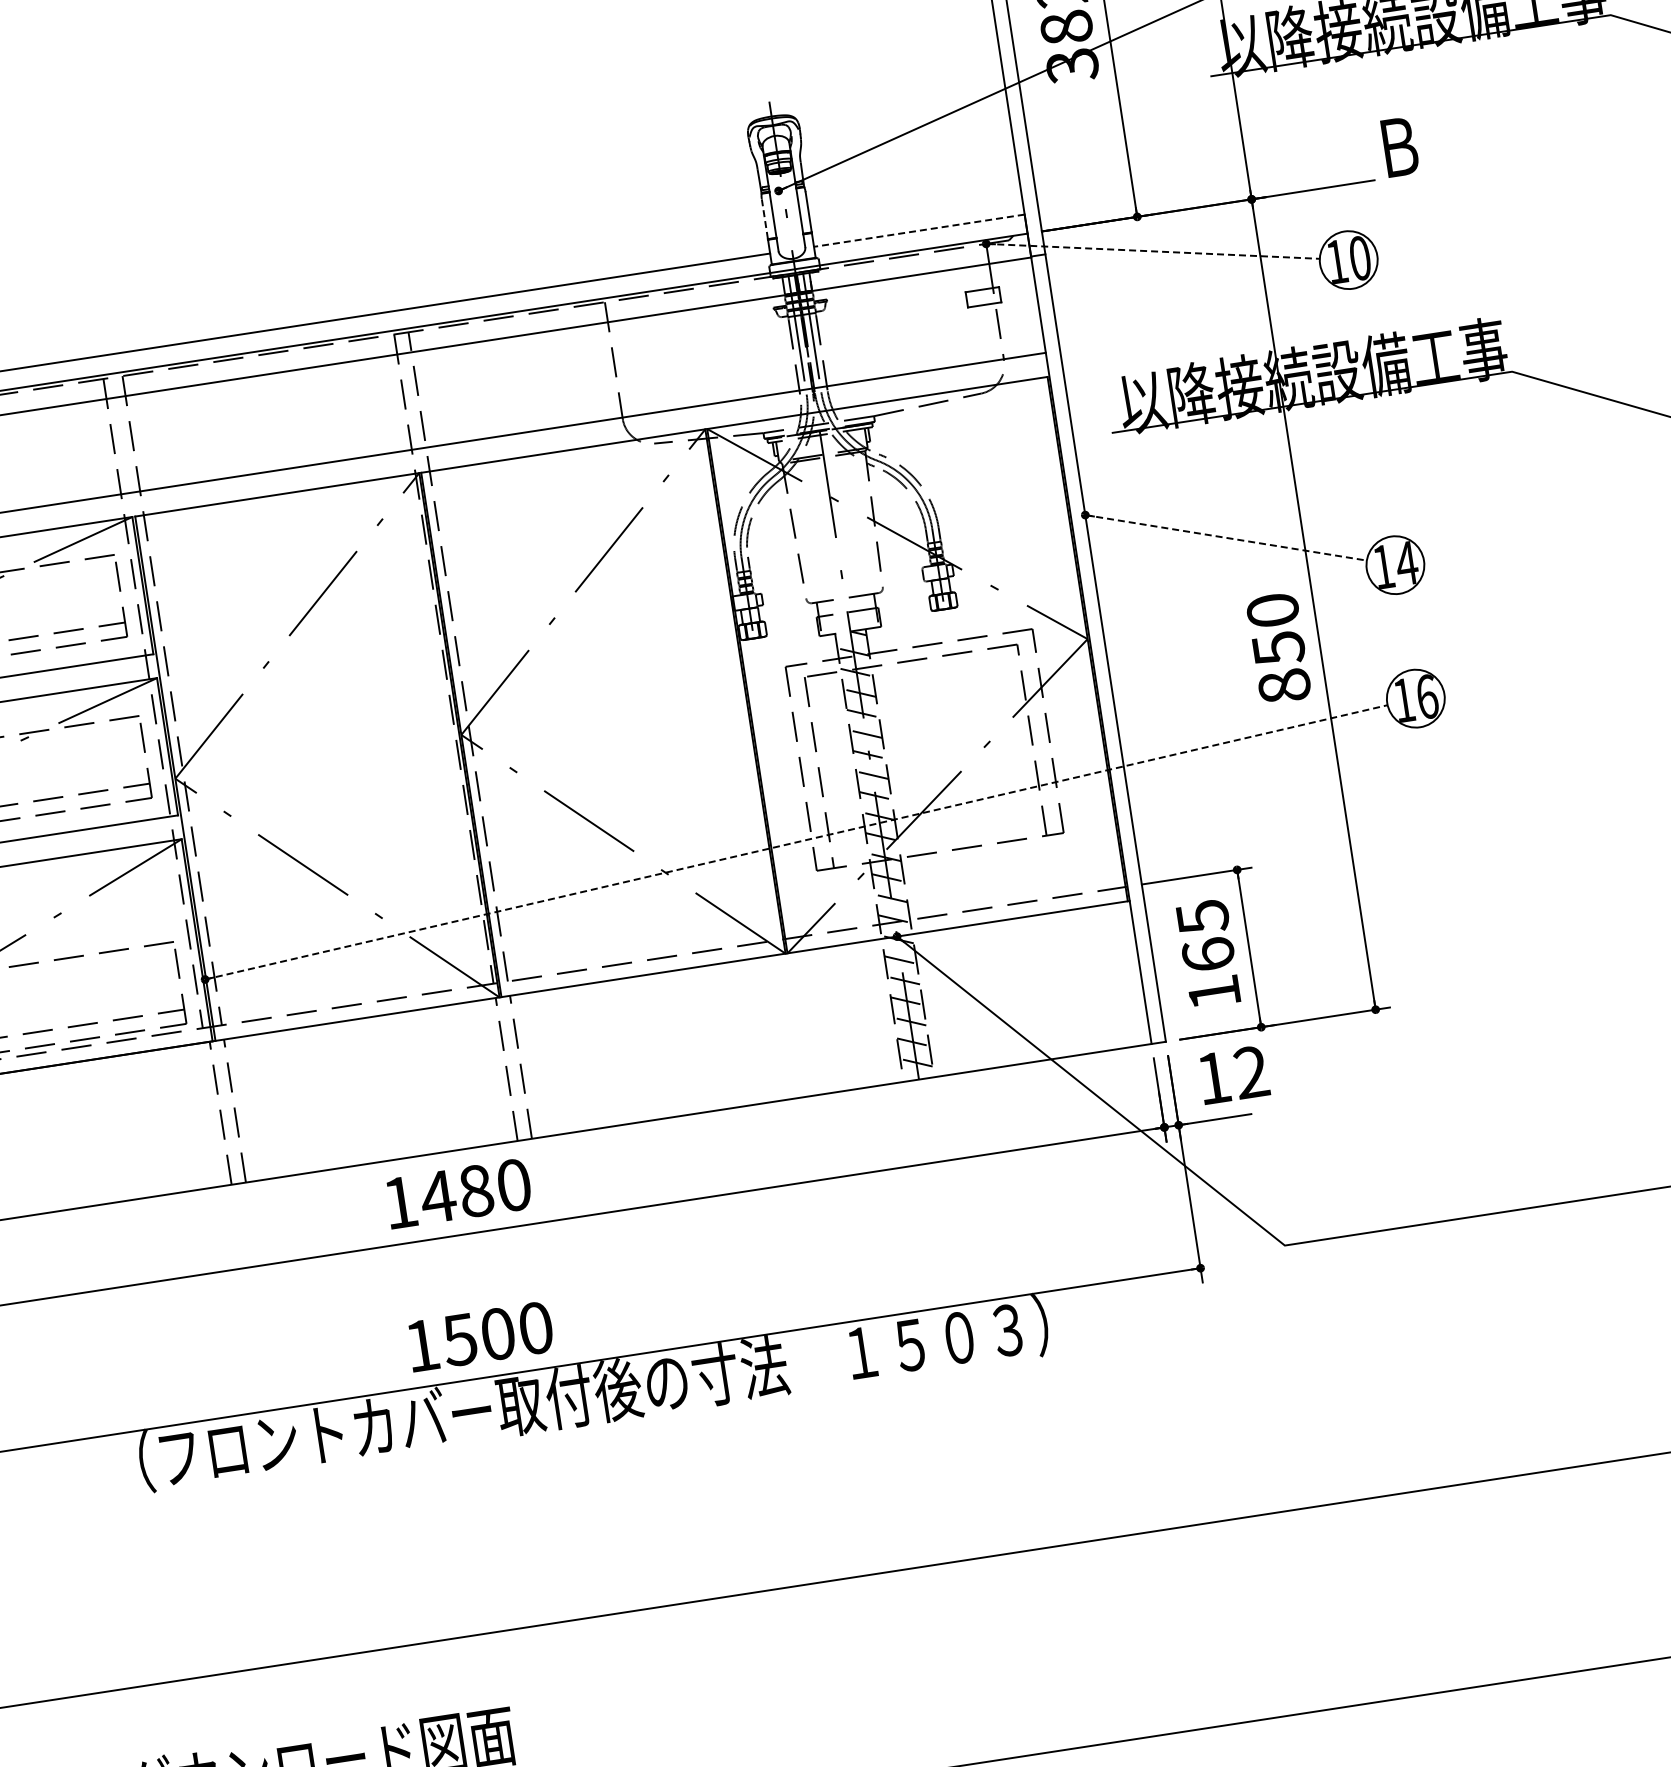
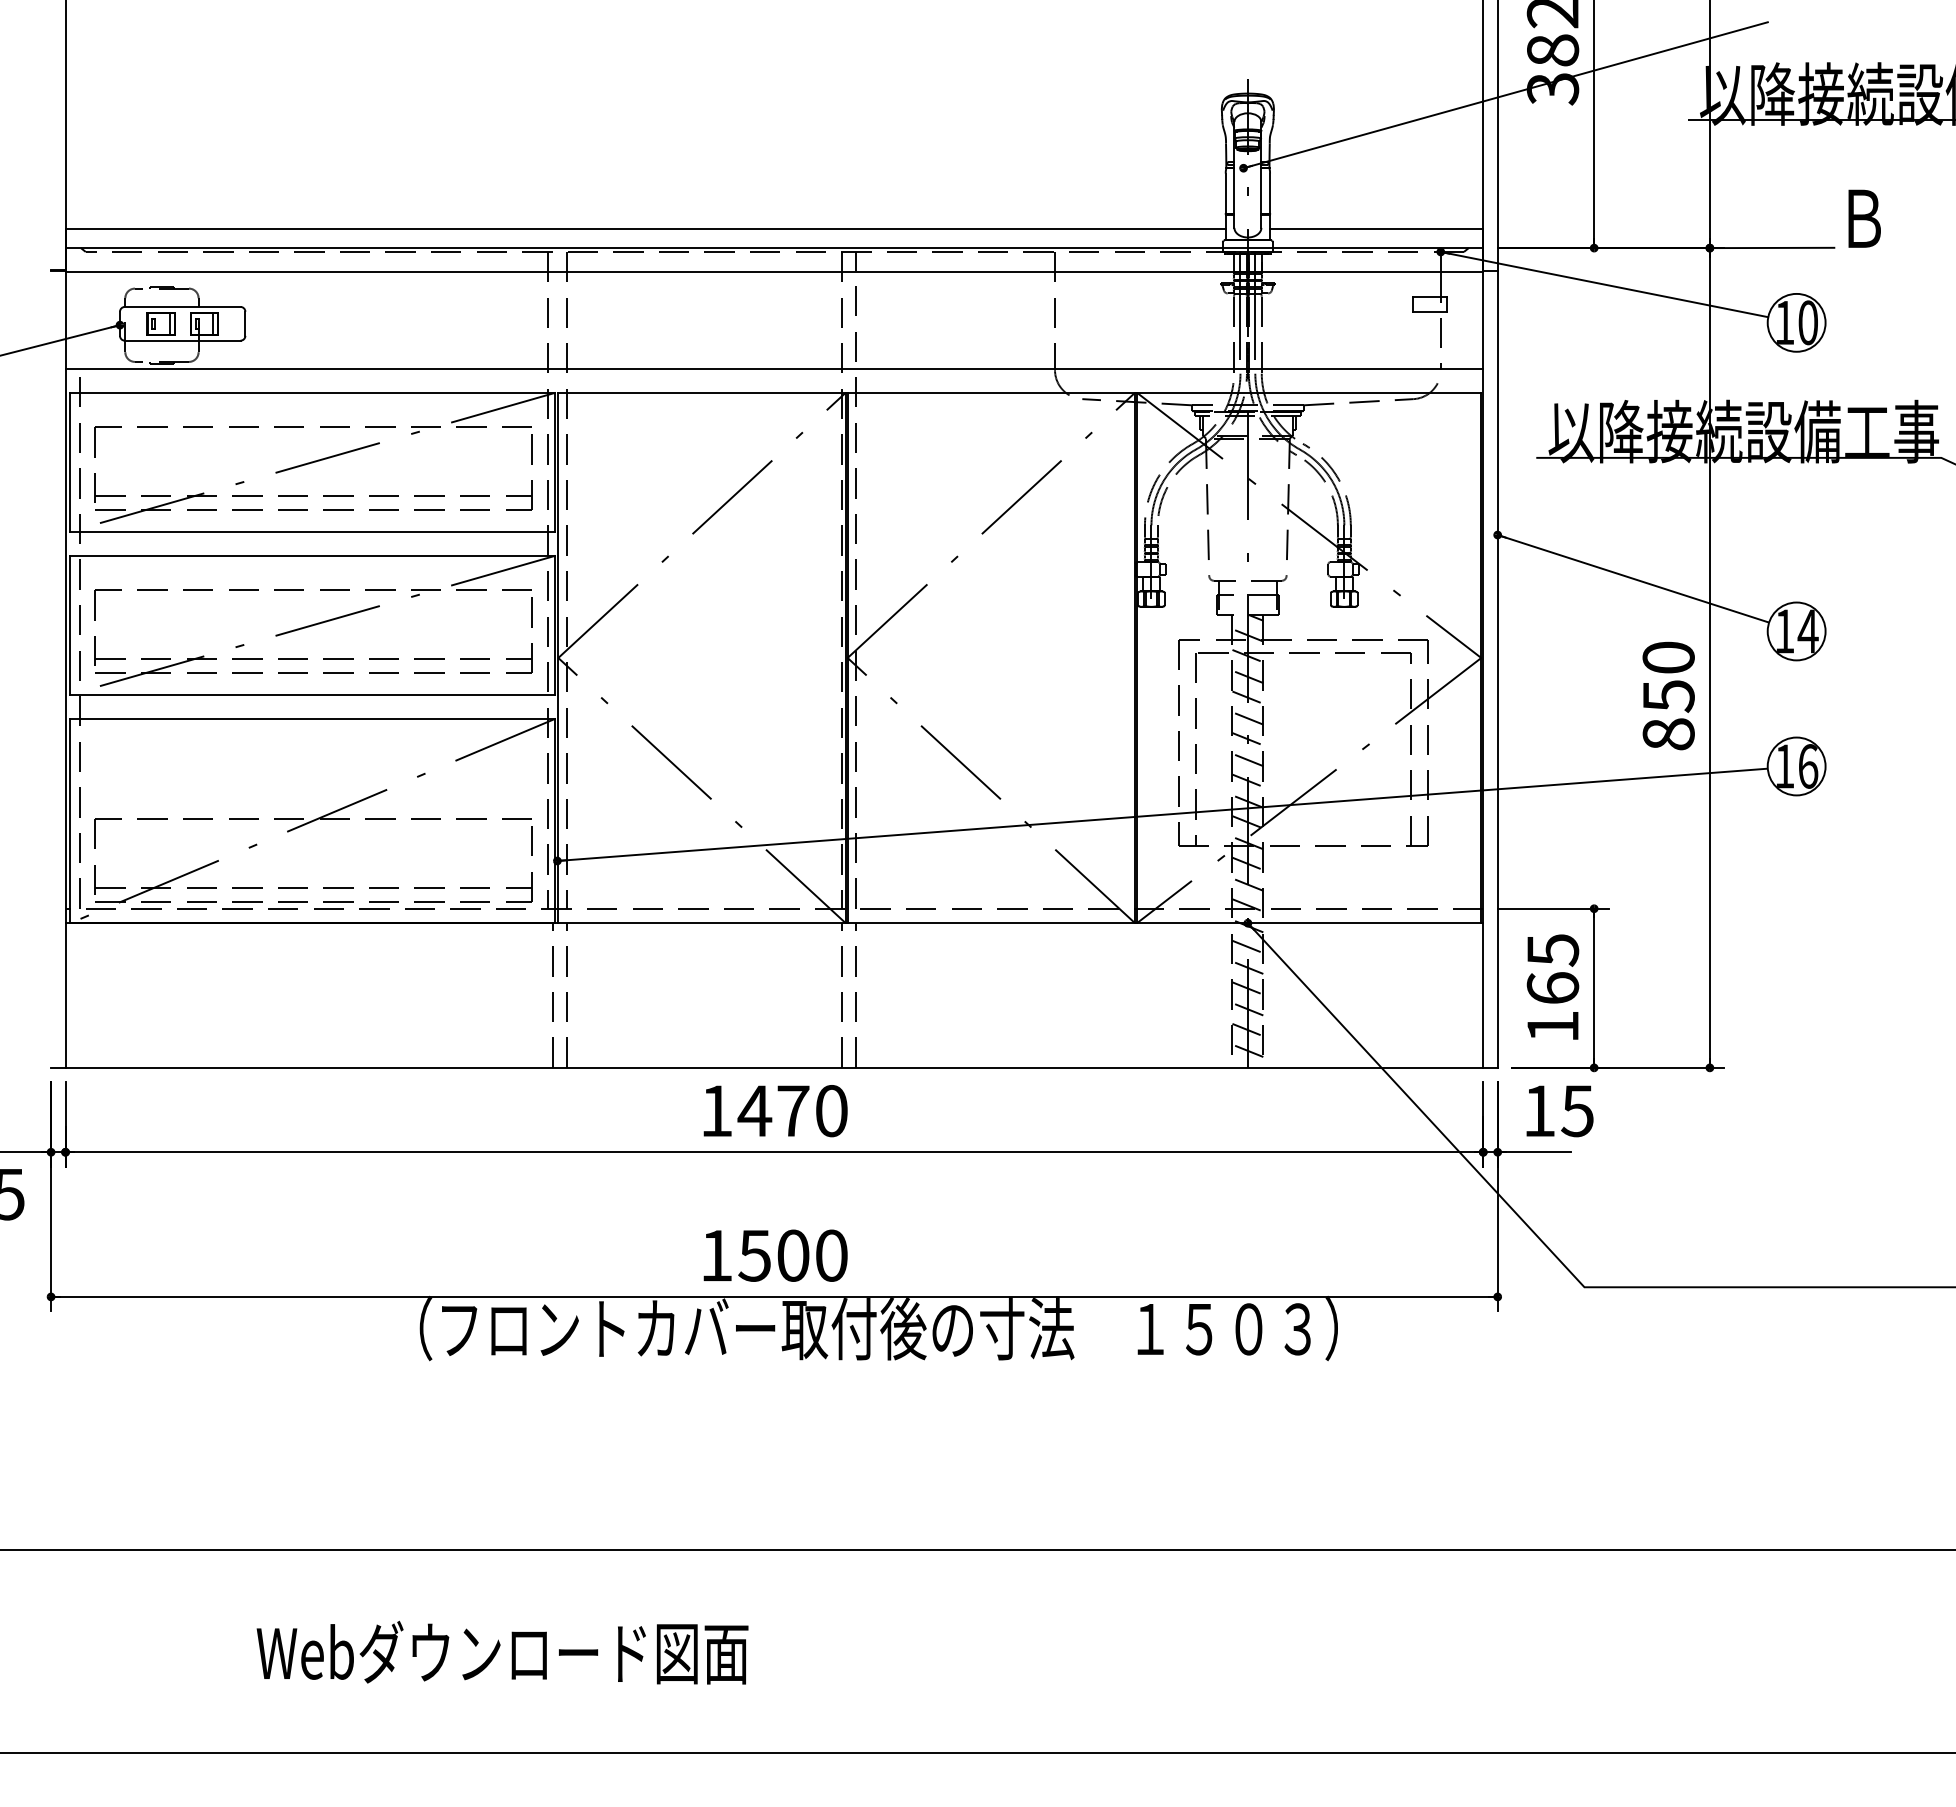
line: (764, 218) -> (1225, 193), dashed -> solid
line: (919, 230) -> (1376, 228), dashed -> solid
line: (1152, 251) -> (1604, 284), dashed -> solid
line: (1226, 537) -> (1633, 578), dashed -> solid
line: (796, 842) -> (1162, 814), dashed -> solid
text: (1251, 1072) -> (1577, 1111), 12 -> 15
text: (476, 1191) -> (793, 1111), 1480 -> 1470

